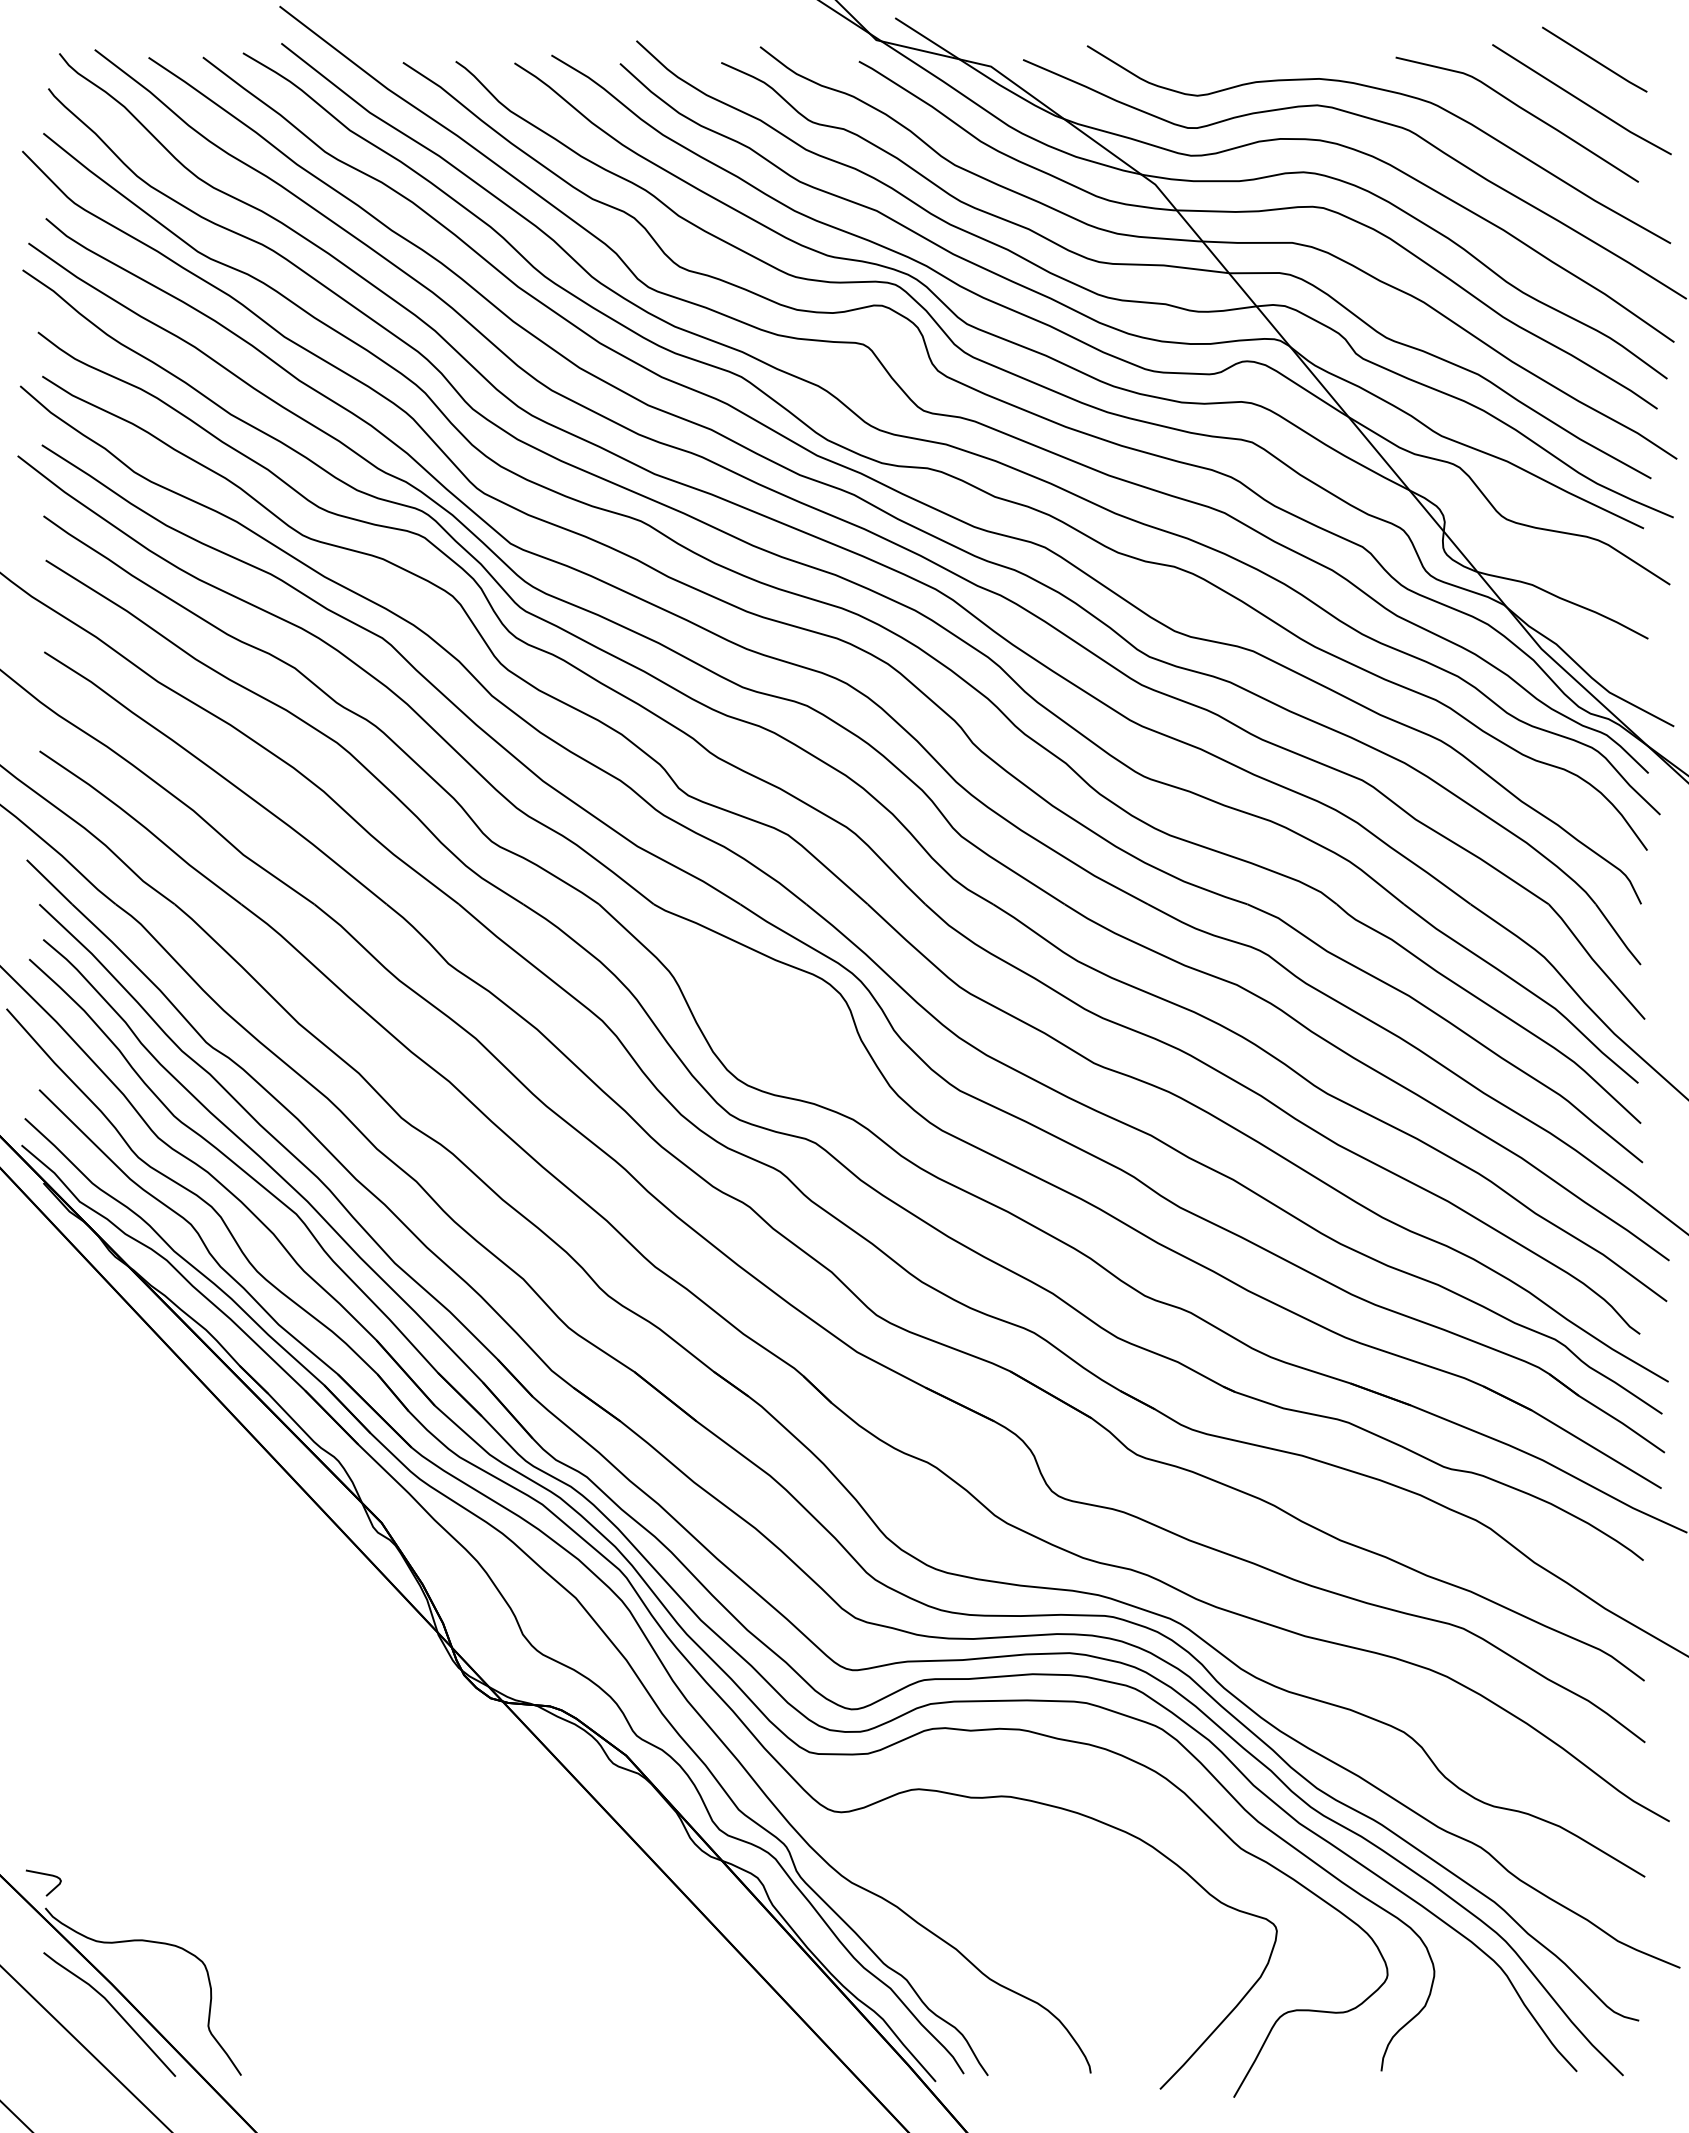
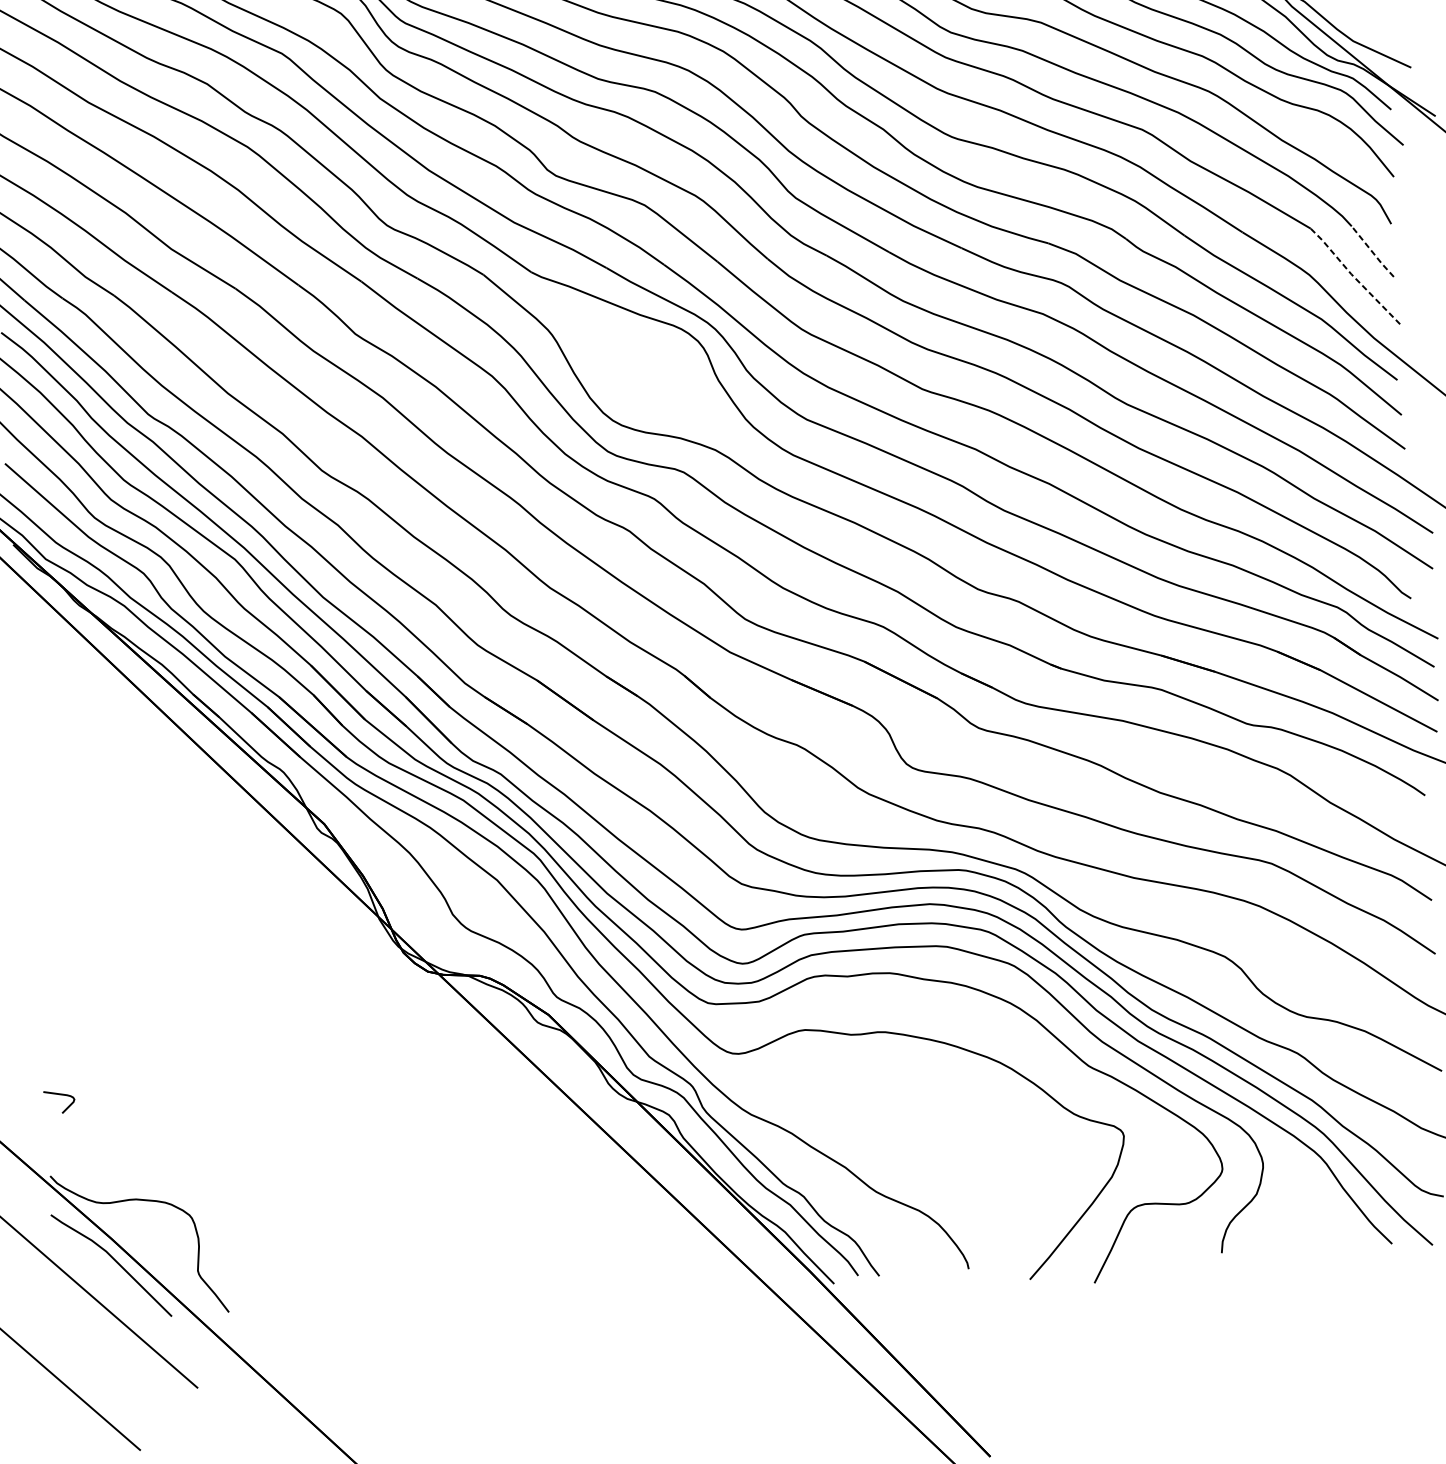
line: (1617, 935) -> (1372, 252), solid -> dashed
line: (1594, 962) -> (1353, 277), solid -> dashed
curve: (45, 1875) -> (60, 1095), moved

